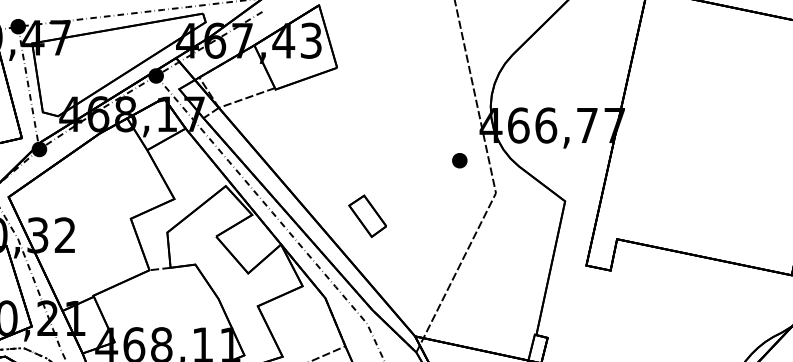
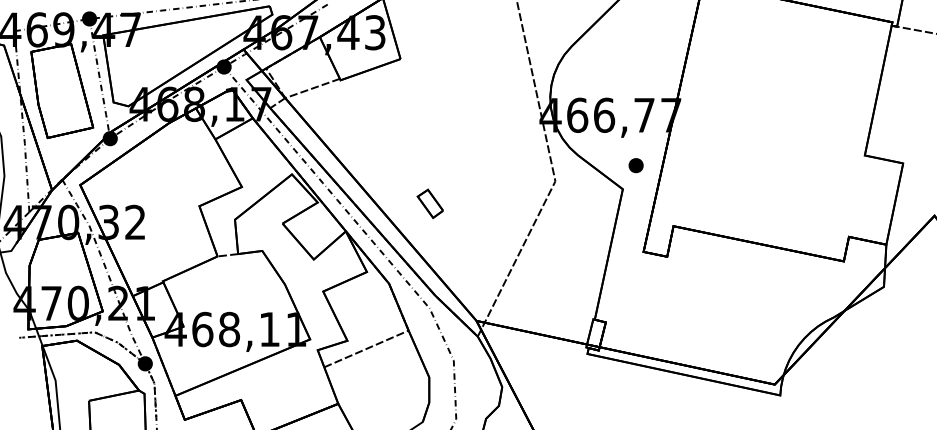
part: (459, 160) -> (635, 165), moved
part: (367, 215) -> (430, 203), size x0.7

